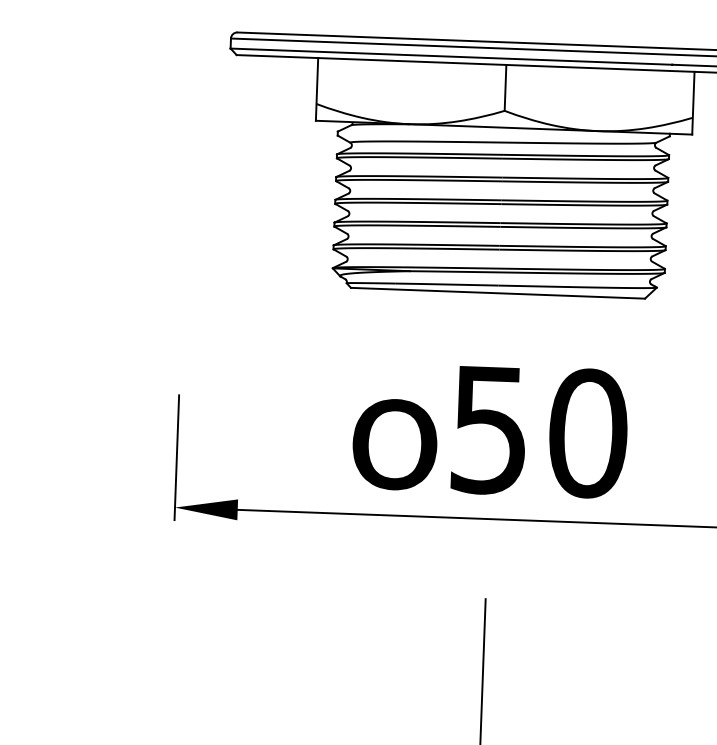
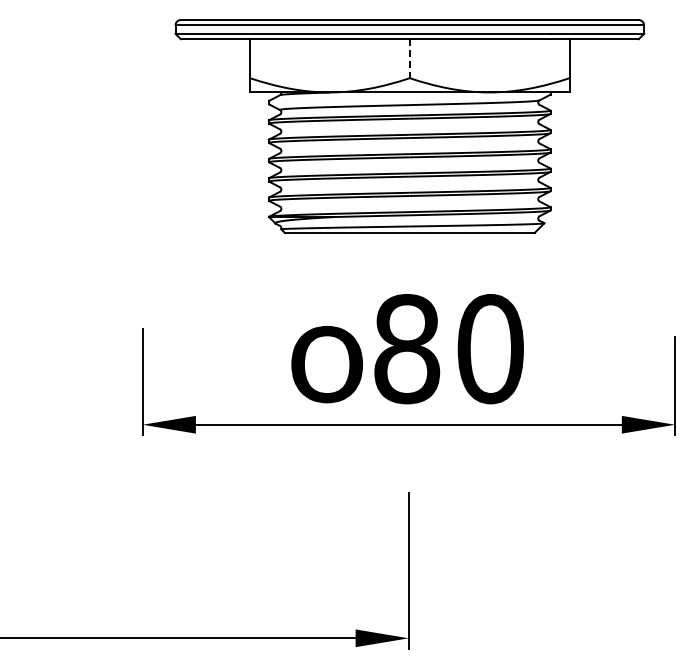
line: (505, 88) -> (409, 59), solid -> dashed
text: (490, 430) -> (407, 349), 50 -> 80

